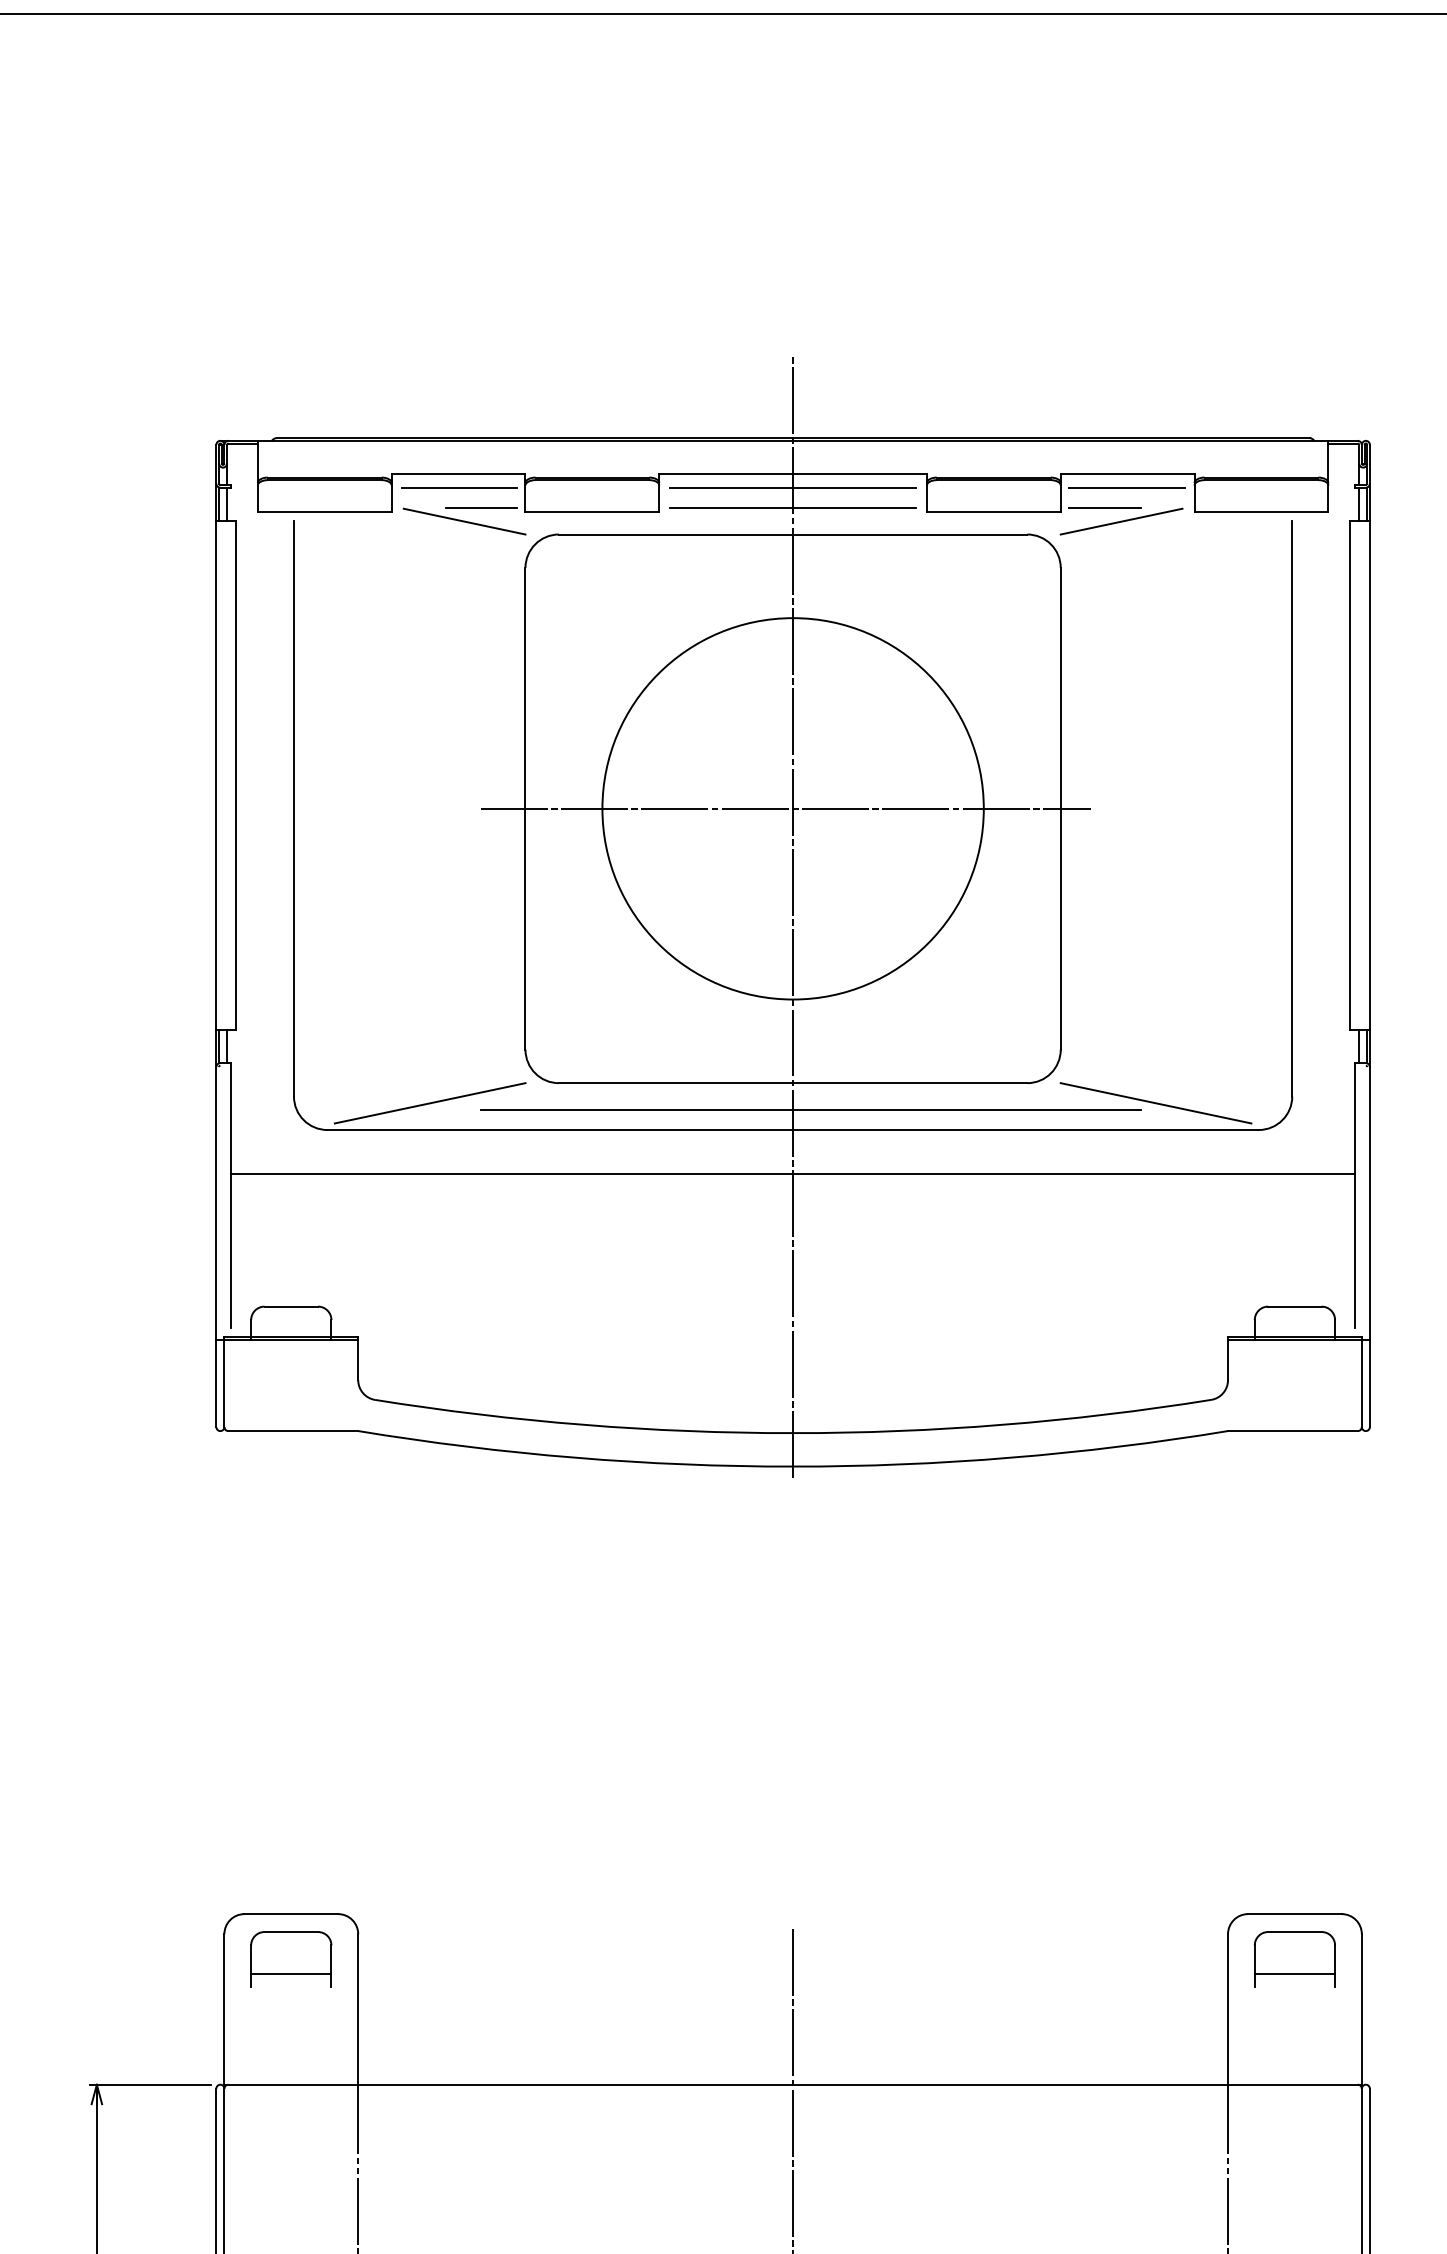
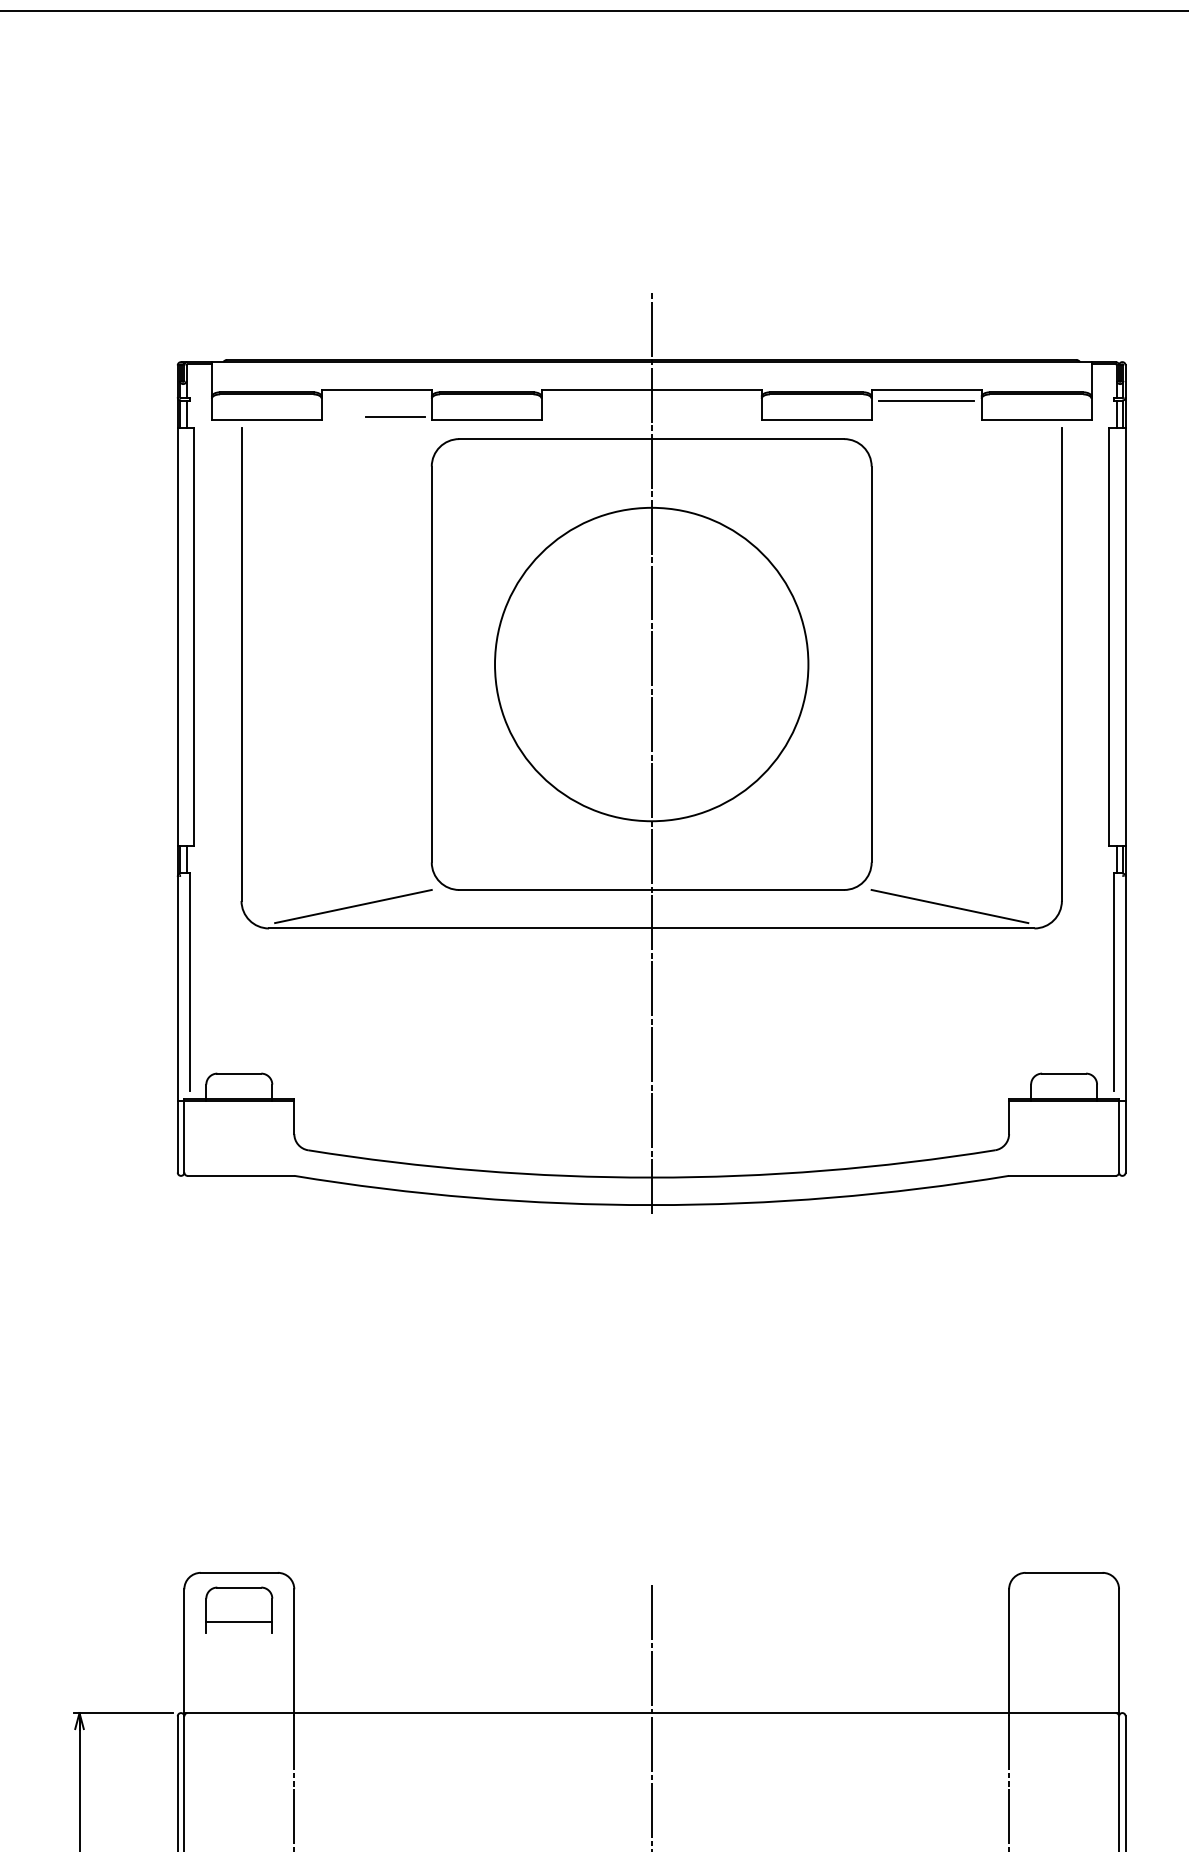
line: (458, 487) -> (376, 400), removed
line: (792, 487) -> (651, 400), removed
line: (792, 507) -> (651, 416), removed
line: (1104, 507) -> (907, 416), removed
line: (464, 521) -> (381, 428), removed
line: (1121, 521) -> (921, 428), removed
line: (785, 808) -> (645, 664), removed
line: (810, 1109) -> (665, 911), removed
line: (793, 1174) -> (652, 965), removed
part: (1294, 1959) -> (1063, 1610), removed

